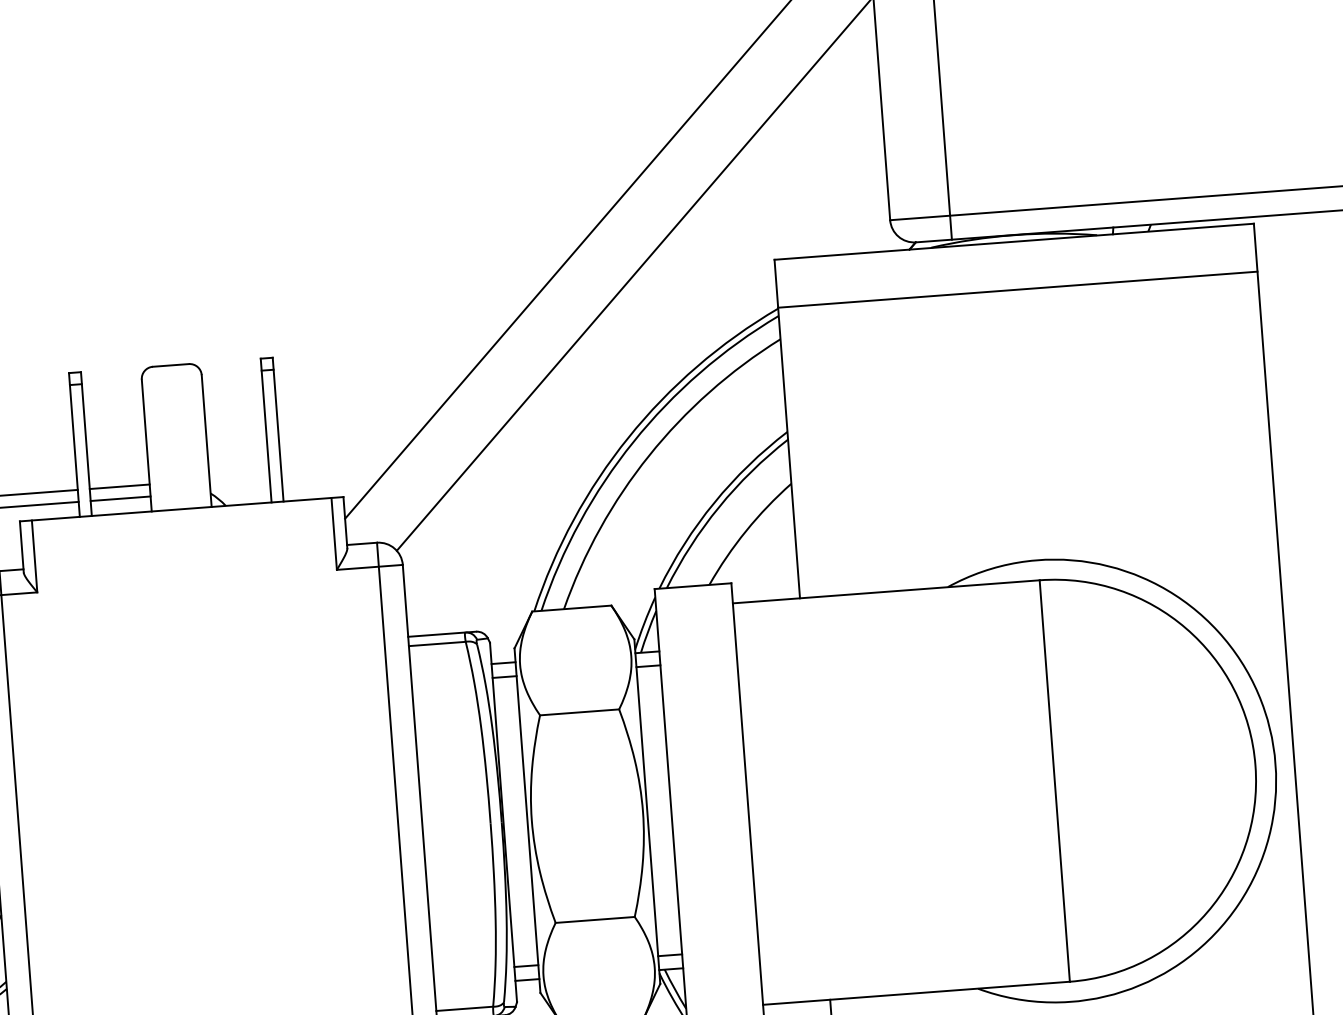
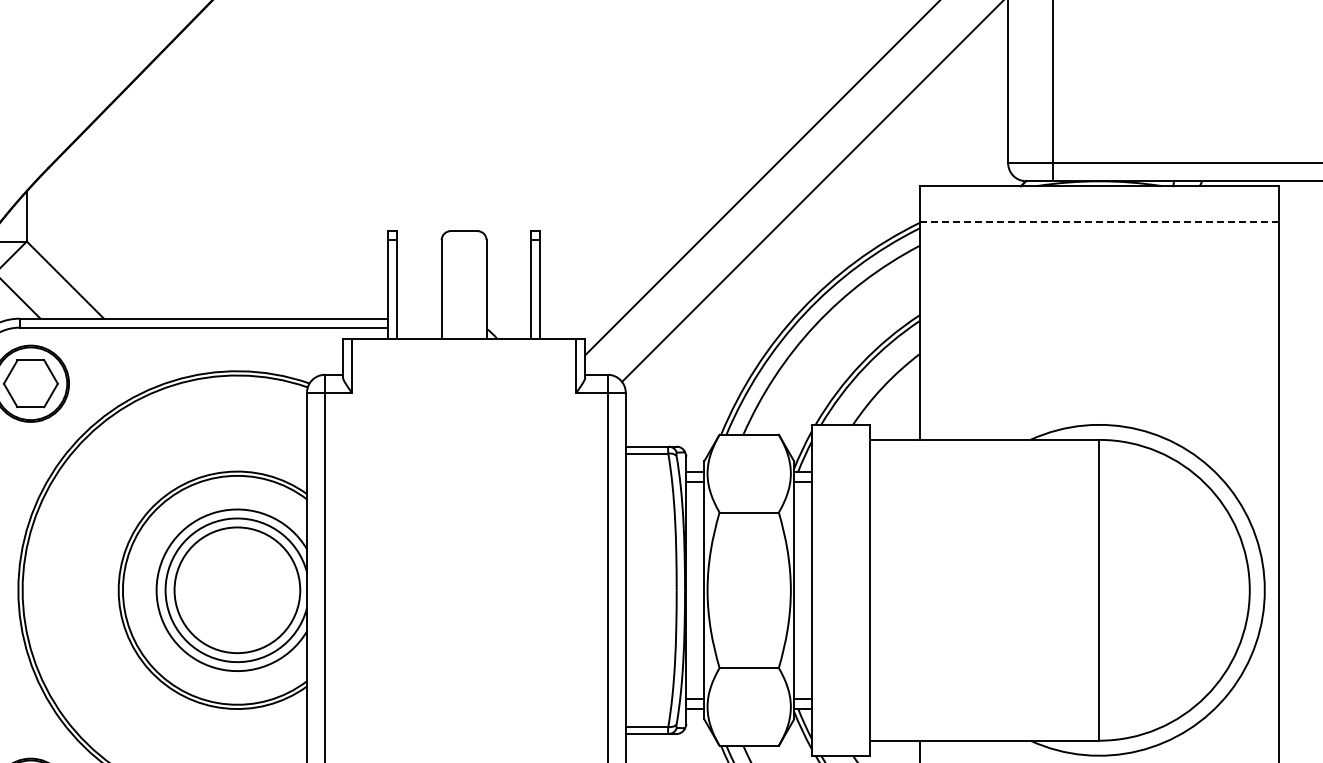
line: (1017, 290) -> (1099, 222), solid -> dashed
line: (118, 486) -> (418, 318), removed
line: (119, 498) -> (418, 327), removed

